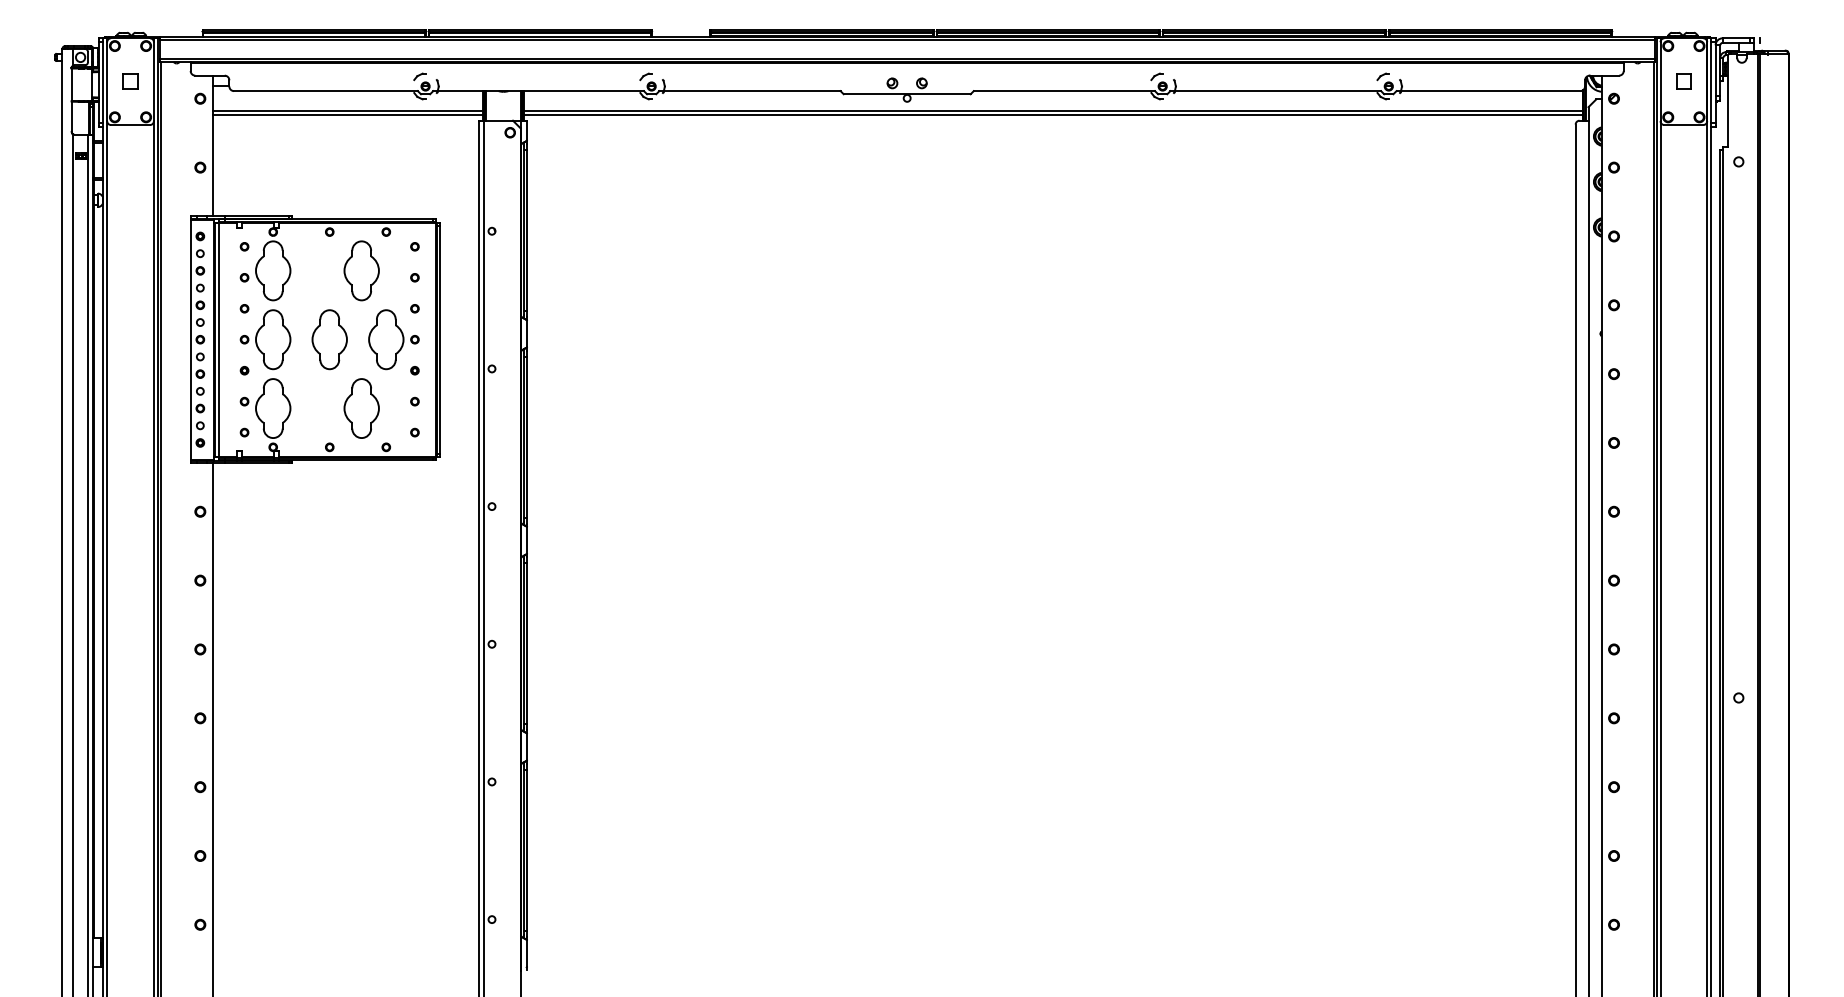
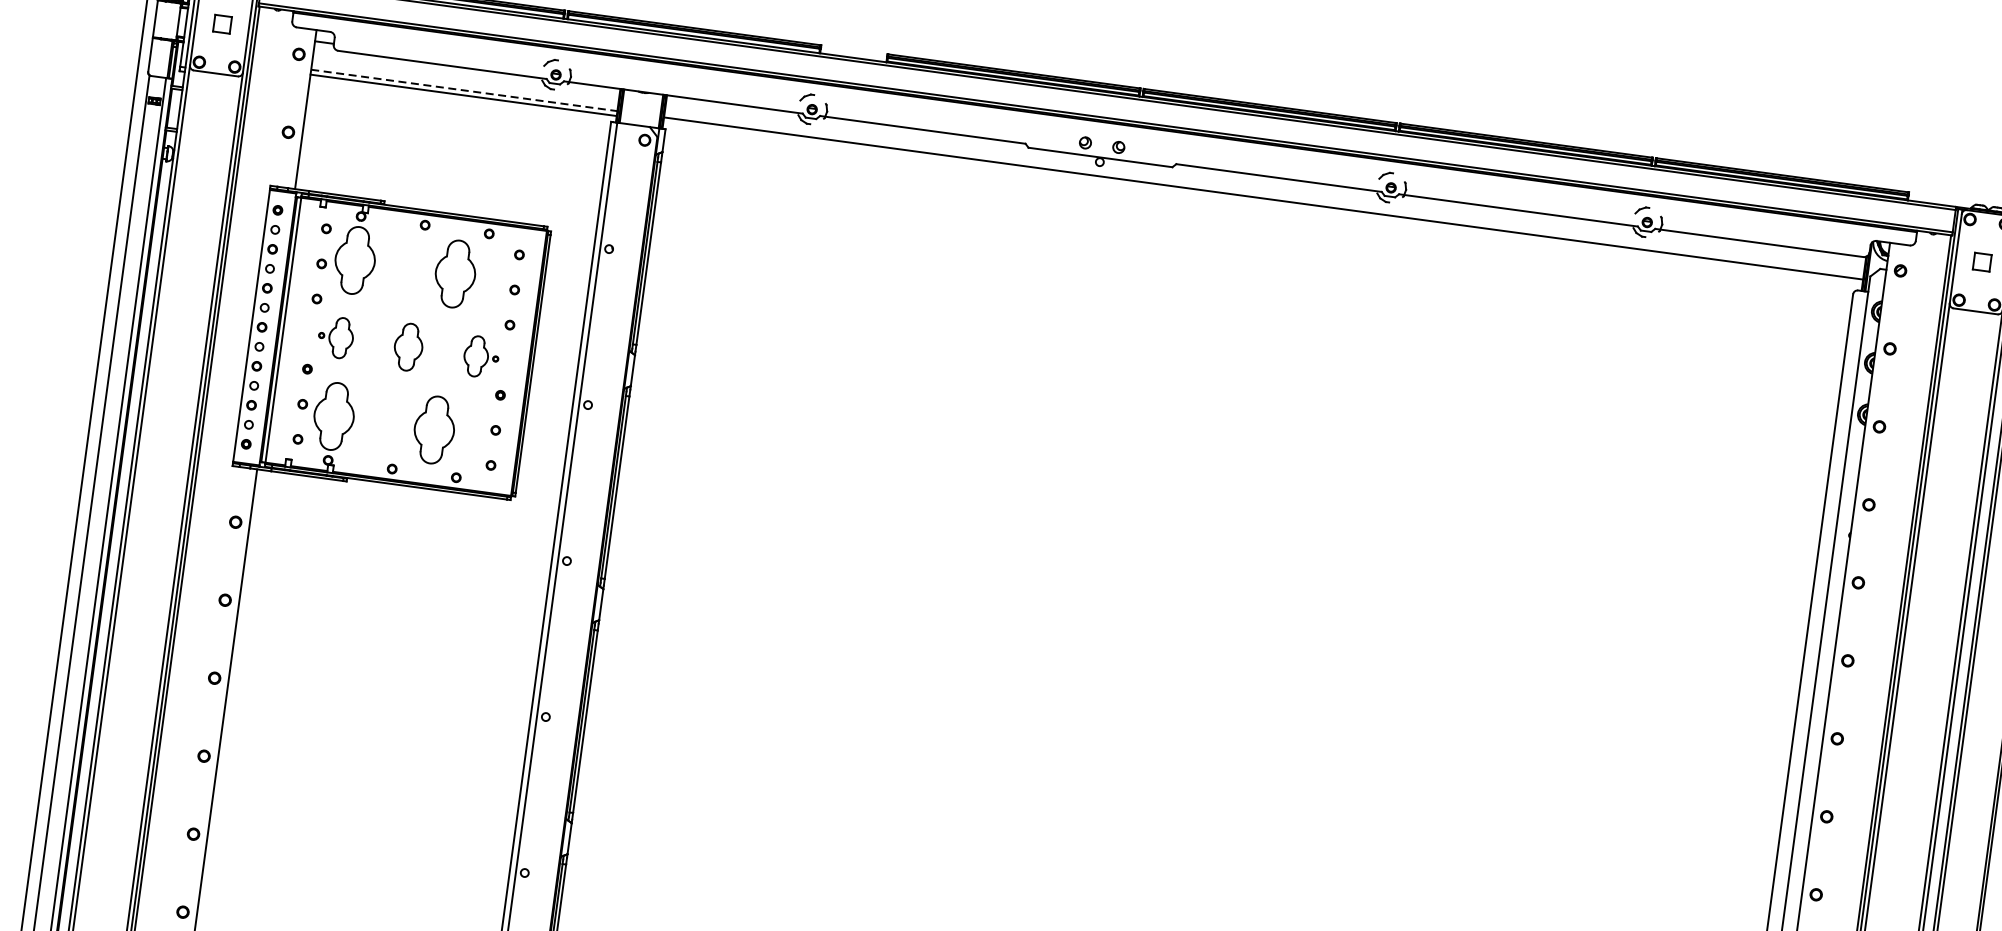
line: (348, 110) -> (465, 90), solid -> dashed
line: (1053, 115) -> (1262, 203), removed
part: (265, 339) -> (335, 337), size x0.6
part: (329, 339) -> (408, 346), size x0.7
part: (393, 339) -> (480, 356), size x0.6

